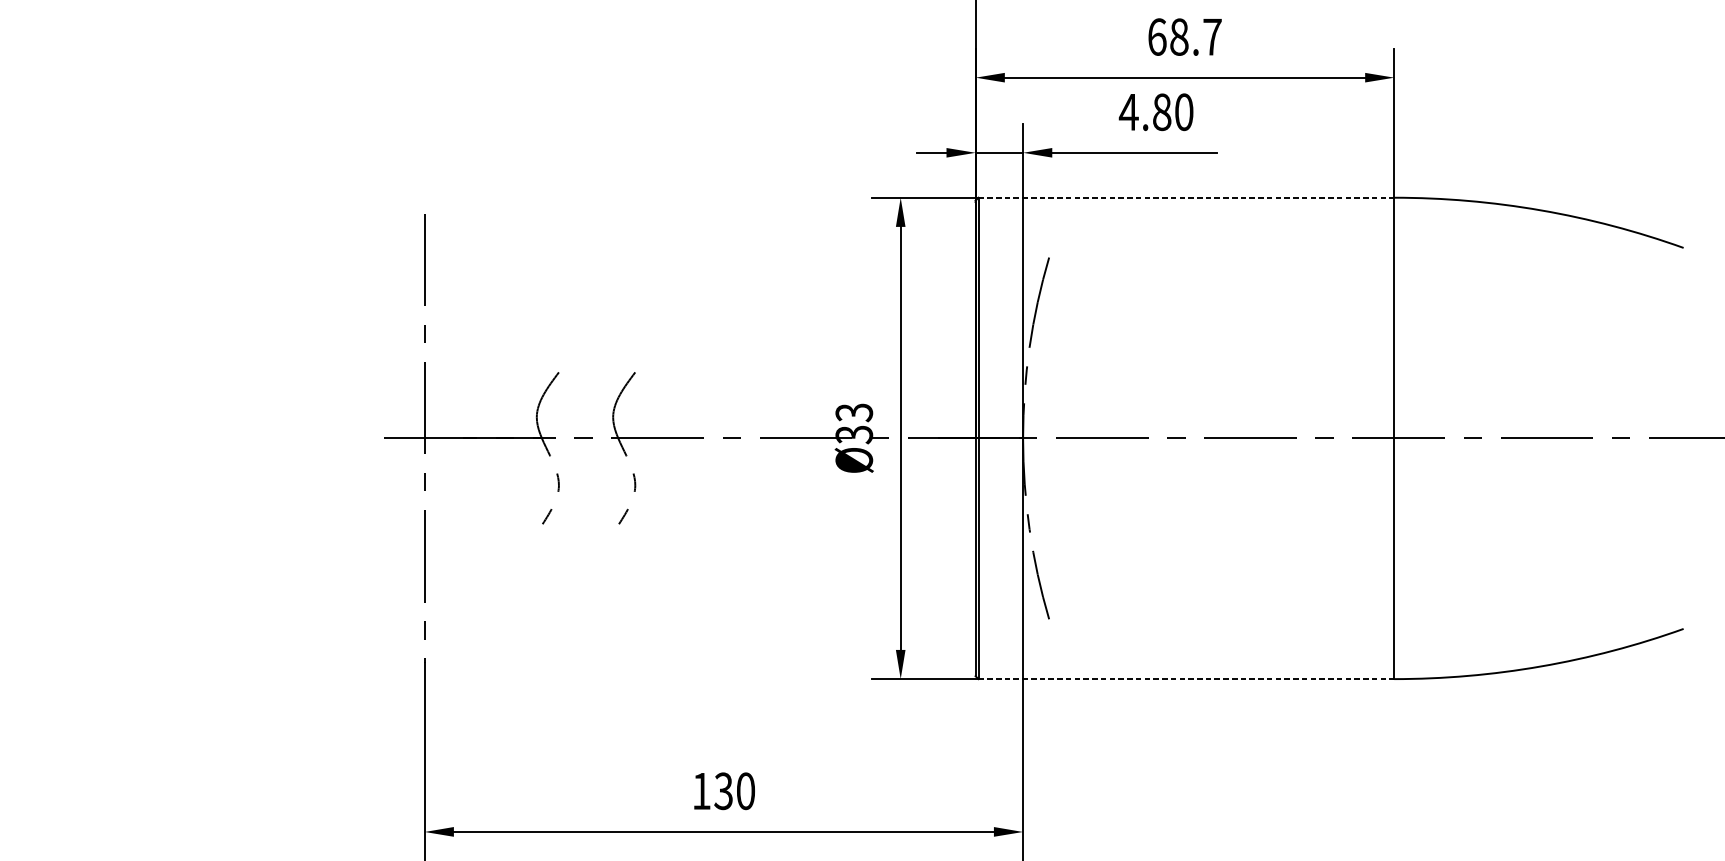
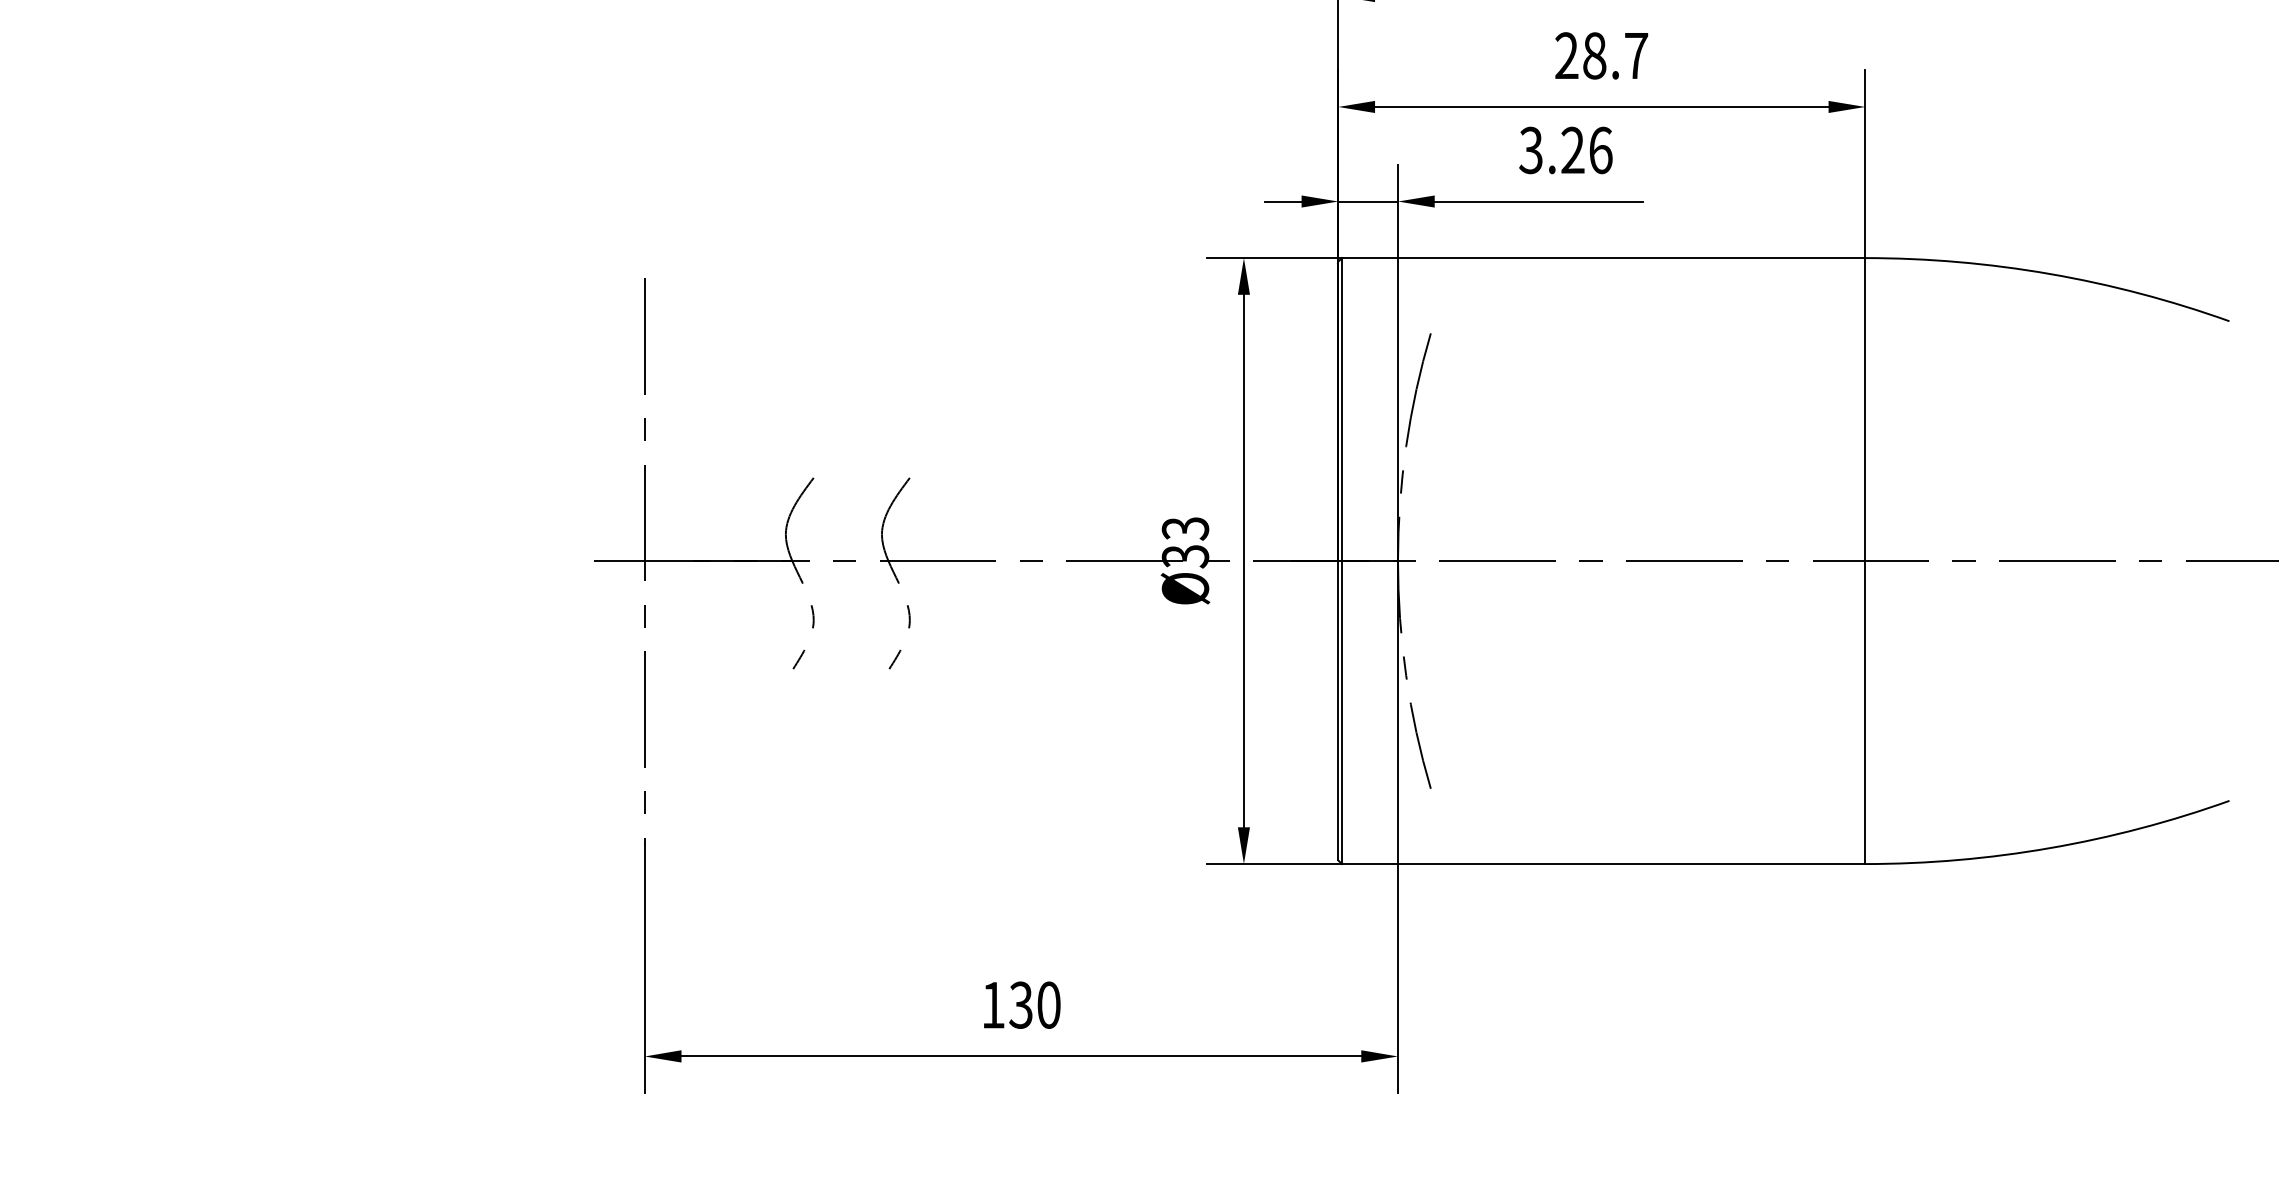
text: (1156, 36) -> (1566, 55), 68.7 -> 28.7
text: (1156, 112) -> (1565, 150), 4.80 -> 3.26
line: (1186, 198) -> (1603, 258), dashed -> solid
line: (1186, 679) -> (1603, 864), dashed -> solid

